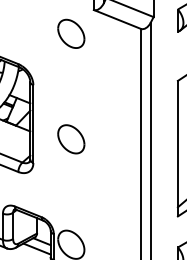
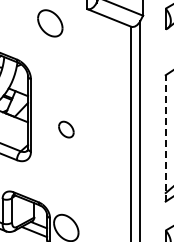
part: (71, 34) -> (50, 23), moved
part: (71, 139) -> (66, 129), size x0.6
line: (177, 147) -> (165, 137), solid -> dashed

